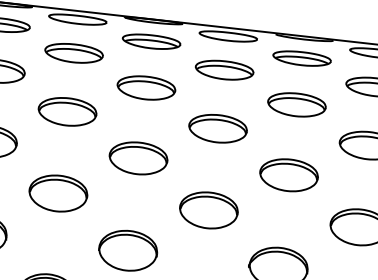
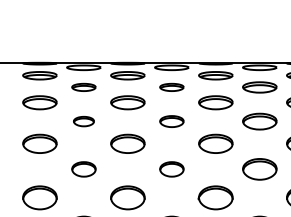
part: (73, 53) -> (83, 87), size x0.7
part: (223, 70) -> (171, 87), size x0.7
part: (66, 111) -> (83, 121), size x0.6
part: (217, 128) -> (171, 121), size x0.7
part: (57, 193) -> (83, 169), size x0.7
part: (208, 210) -> (171, 169), size x0.7

